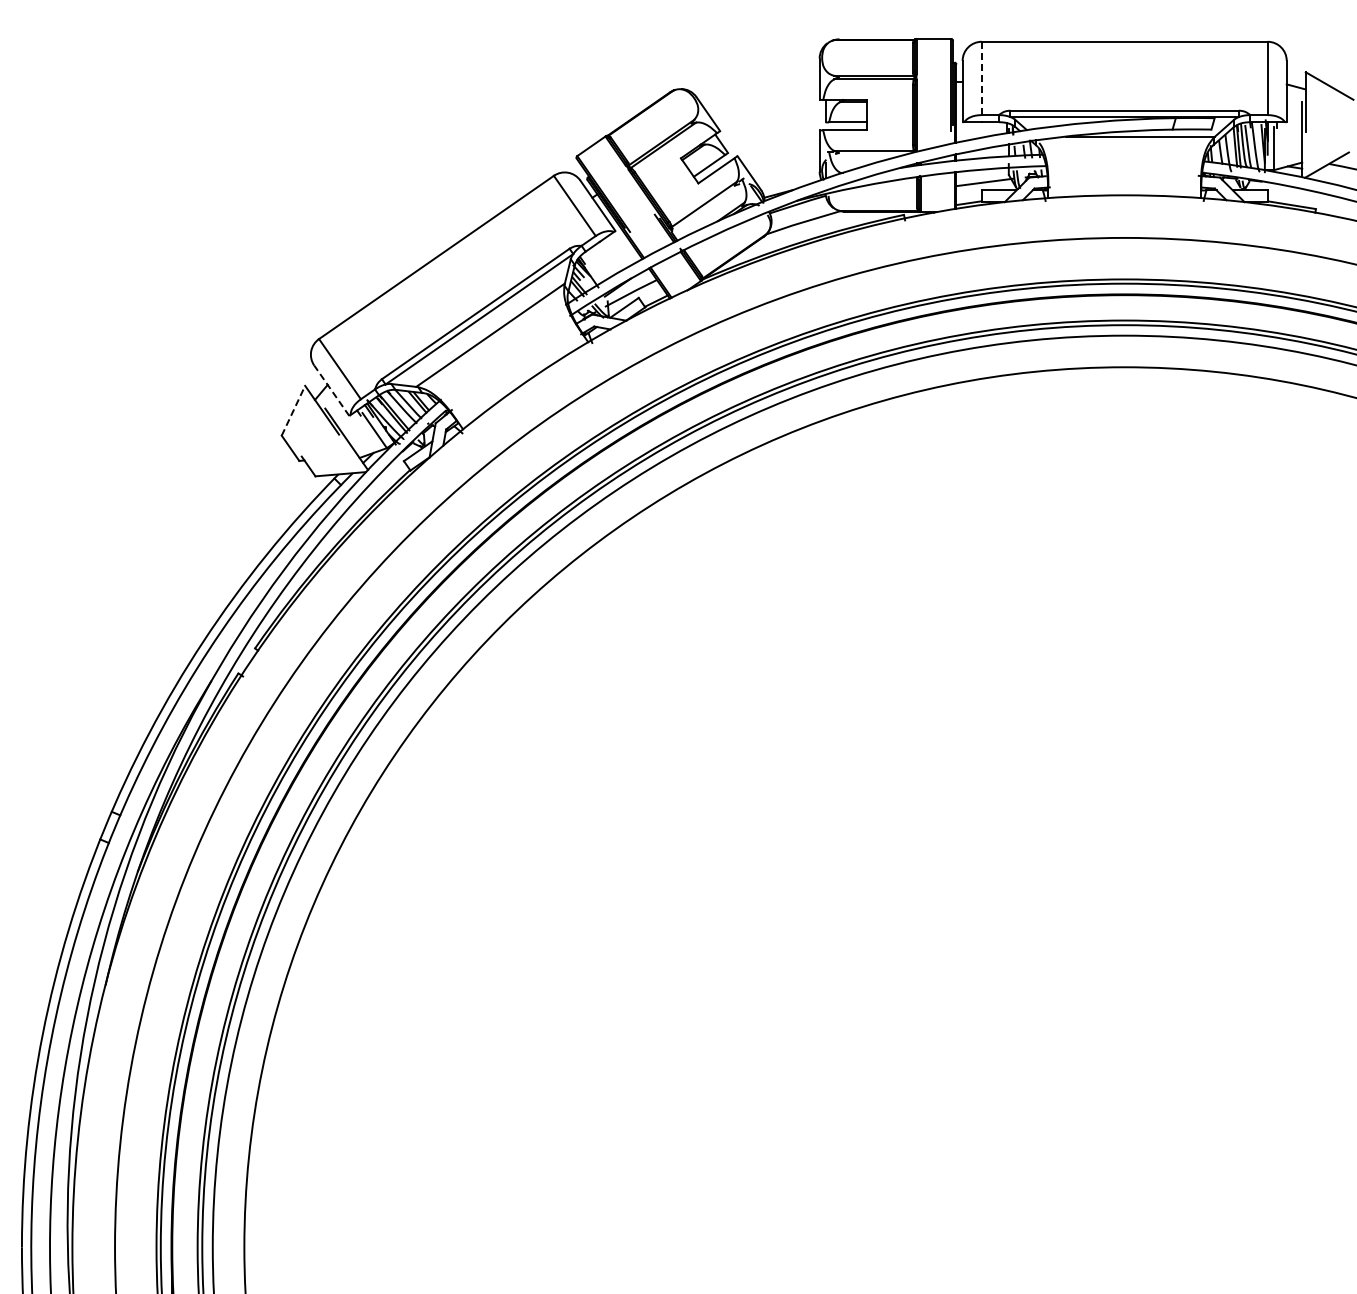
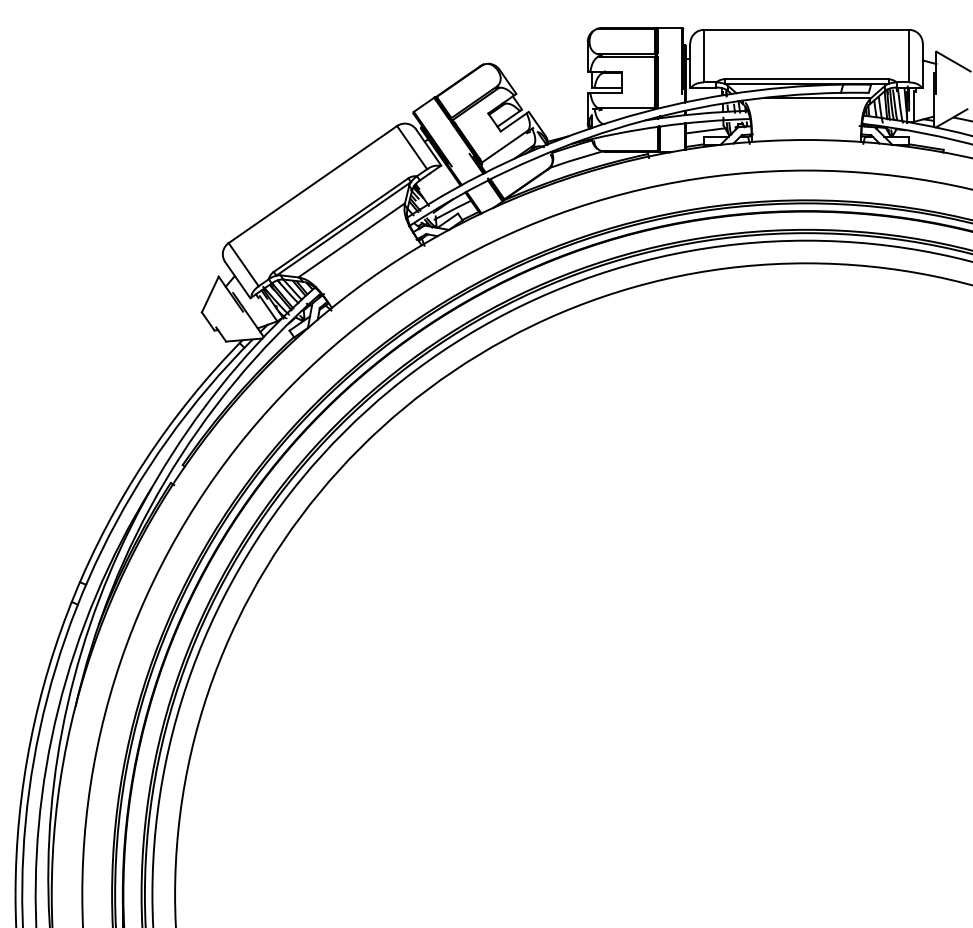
line: (981, 78) -> (703, 56), dashed -> solid
line: (331, 390) -> (237, 280), dashed -> solid
line: (293, 410) -> (210, 294), dashed -> solid

